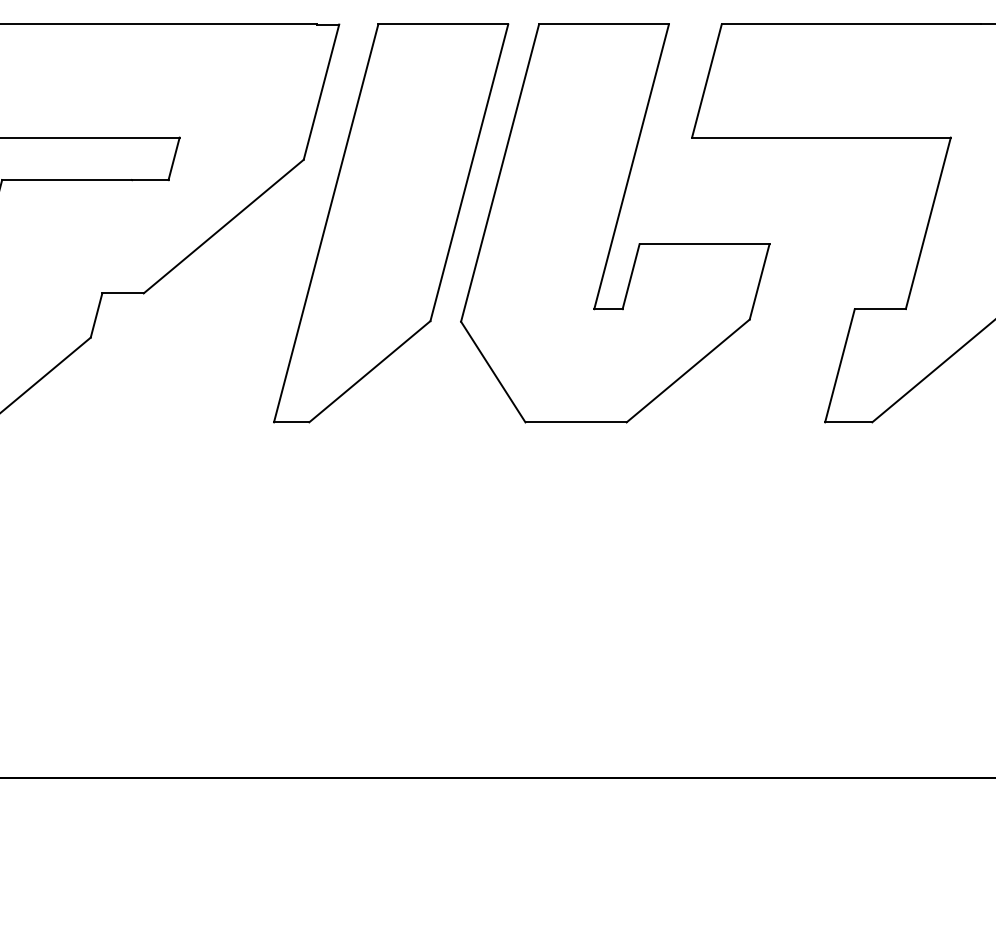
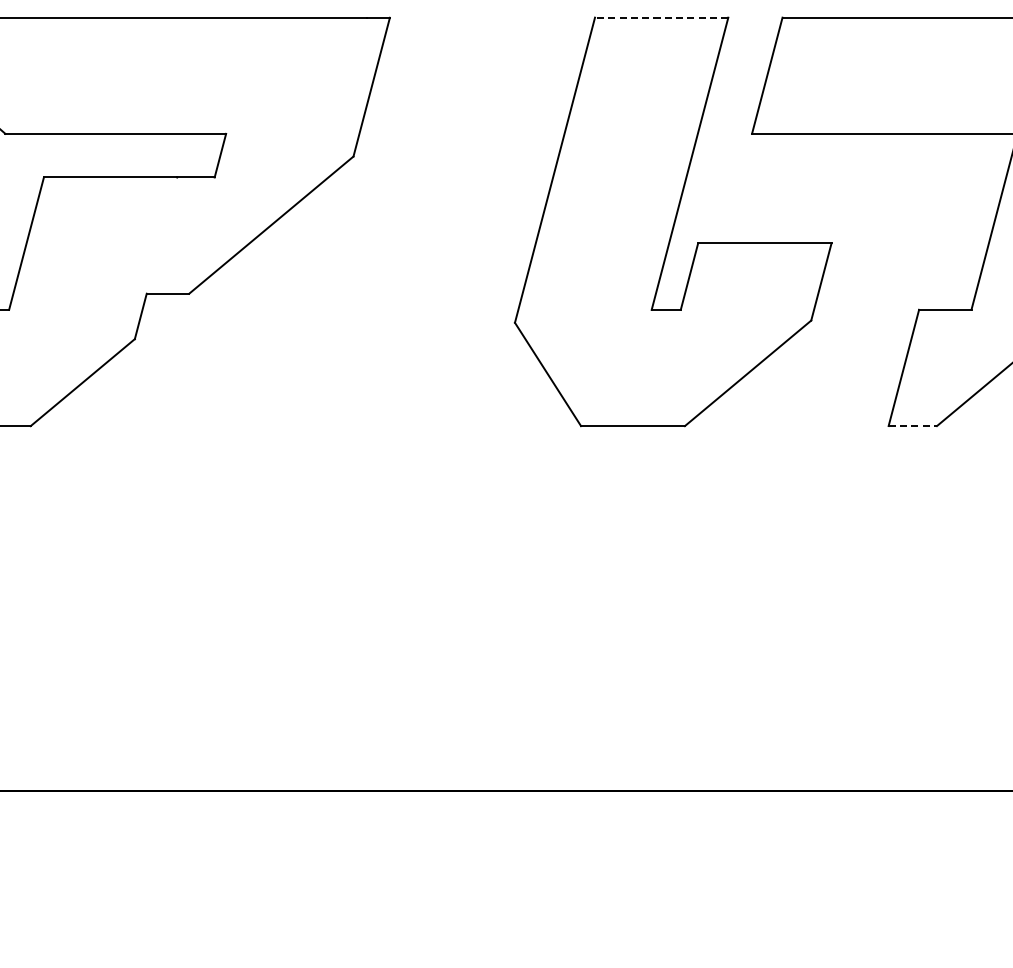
line: (604, 24) -> (662, 17), solid -> dashed
part: (391, 223) -> (443, 221), removed
line: (848, 422) -> (912, 426), solid -> dashed

